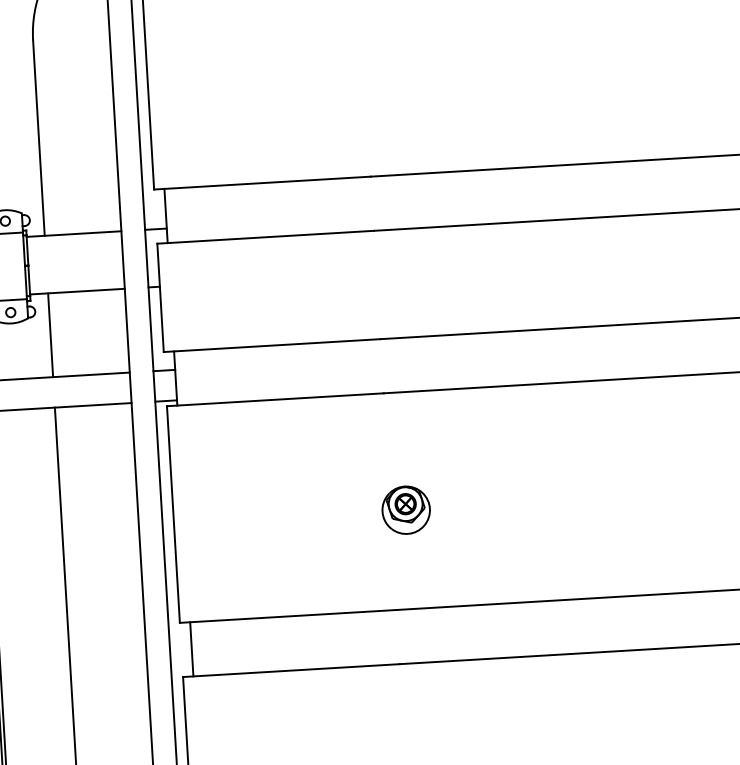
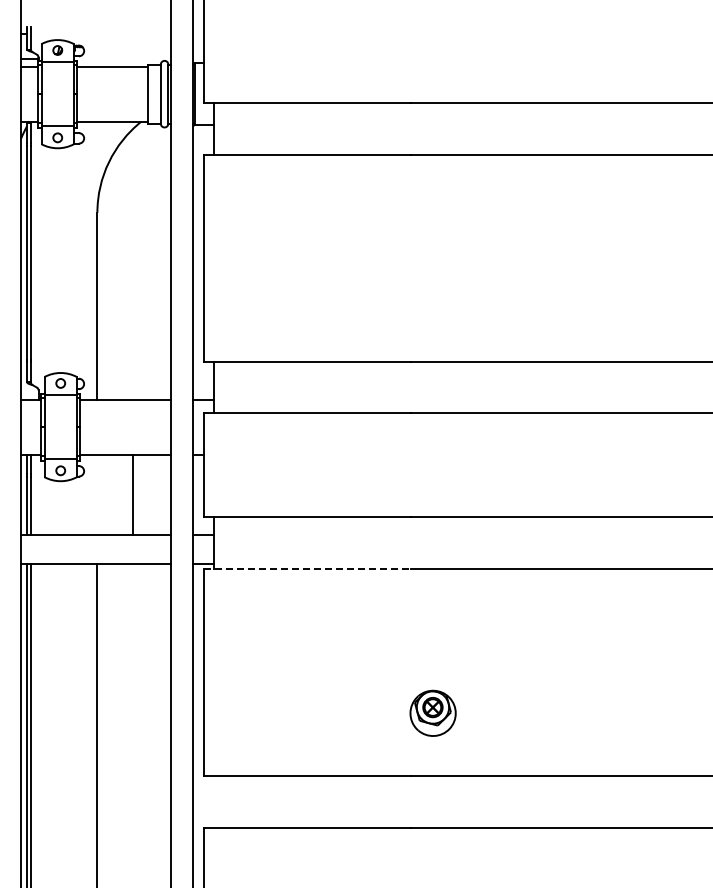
line: (50, 335) -> (133, 494), moved
line: (275, 399) -> (307, 568), solid -> dashed
part: (405, 509) -> (432, 712), moved
line: (192, 649) -> (214, 801), removed

